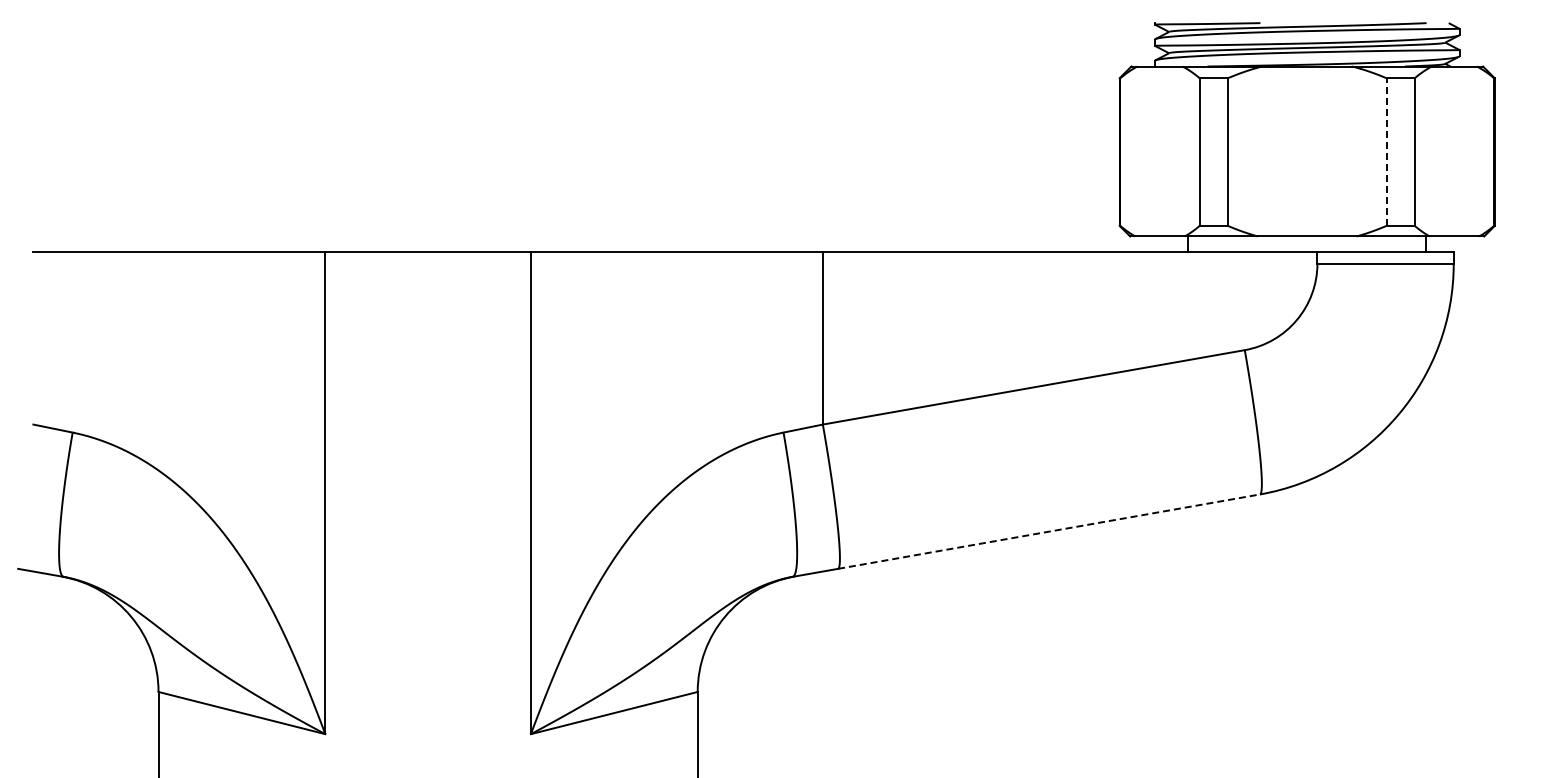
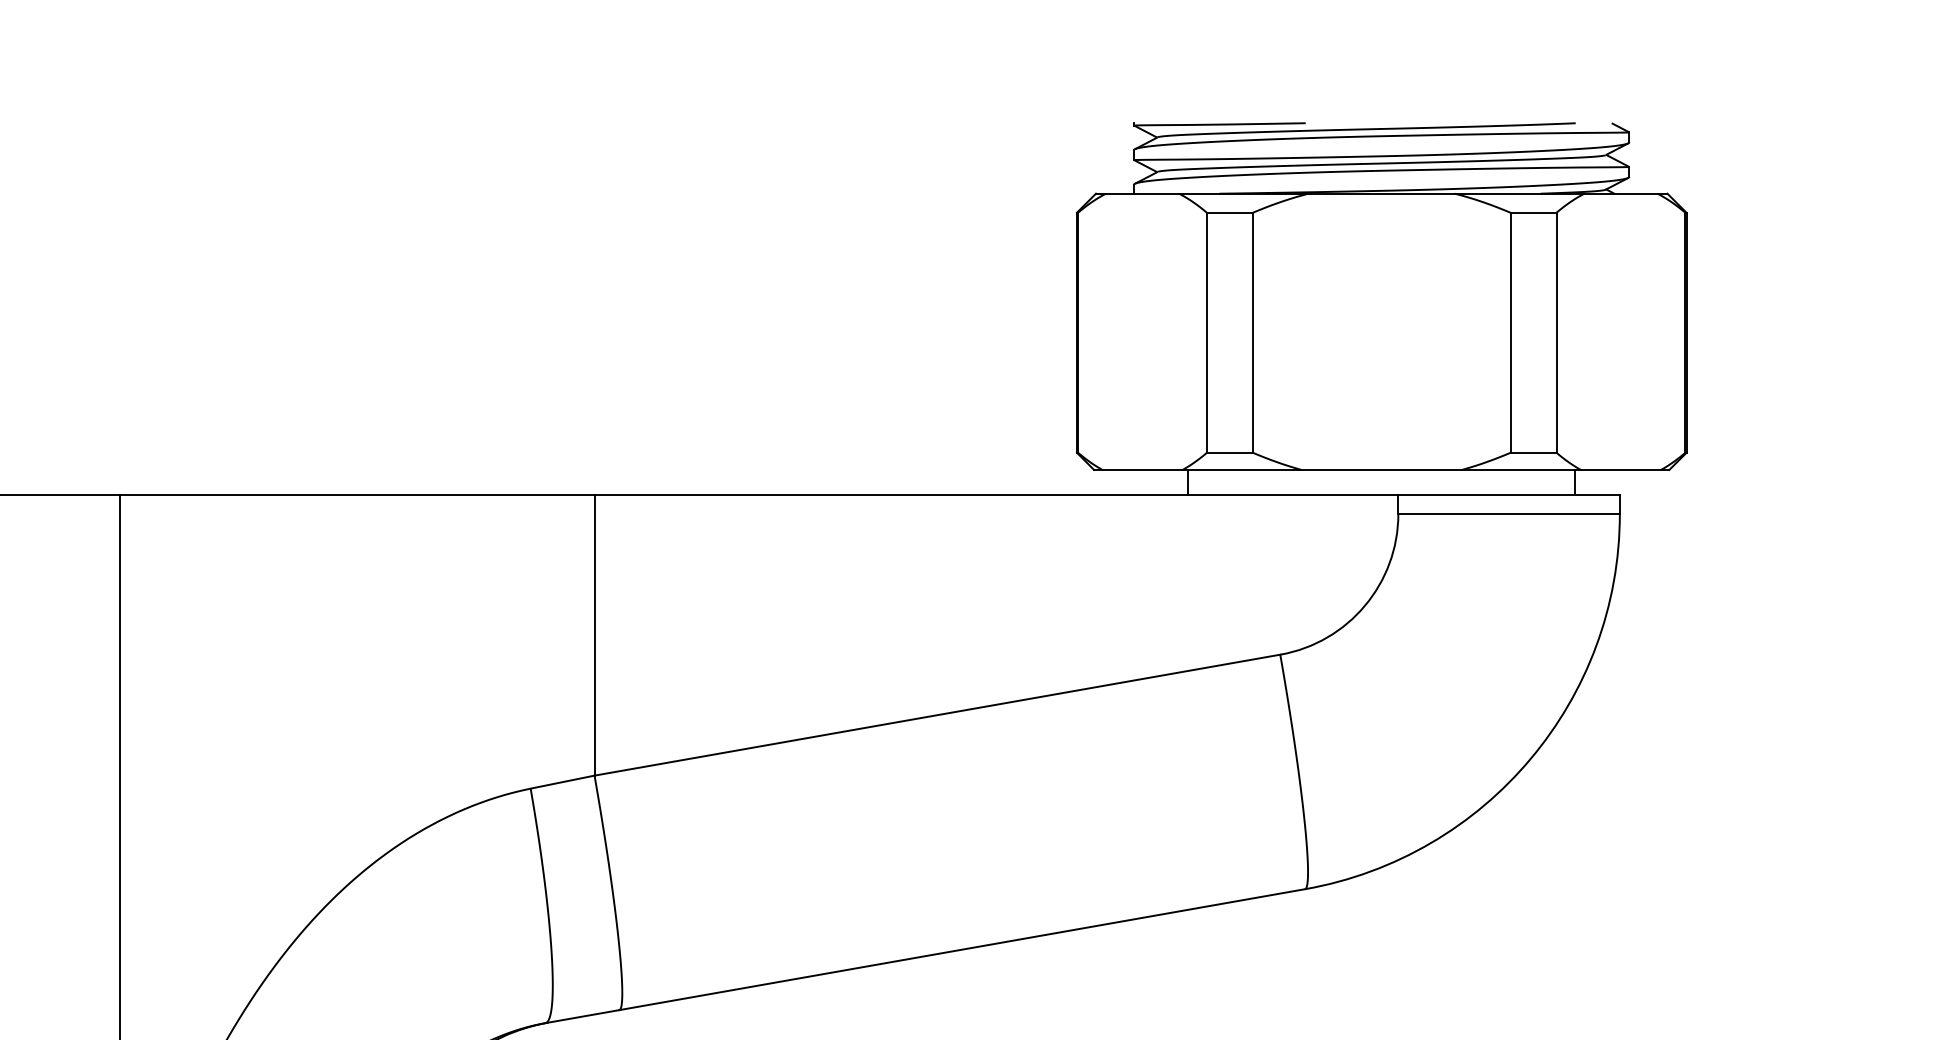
line: (1386, 152) -> (1510, 333), dashed -> solid
line: (1049, 531) -> (962, 949), dashed -> solid

